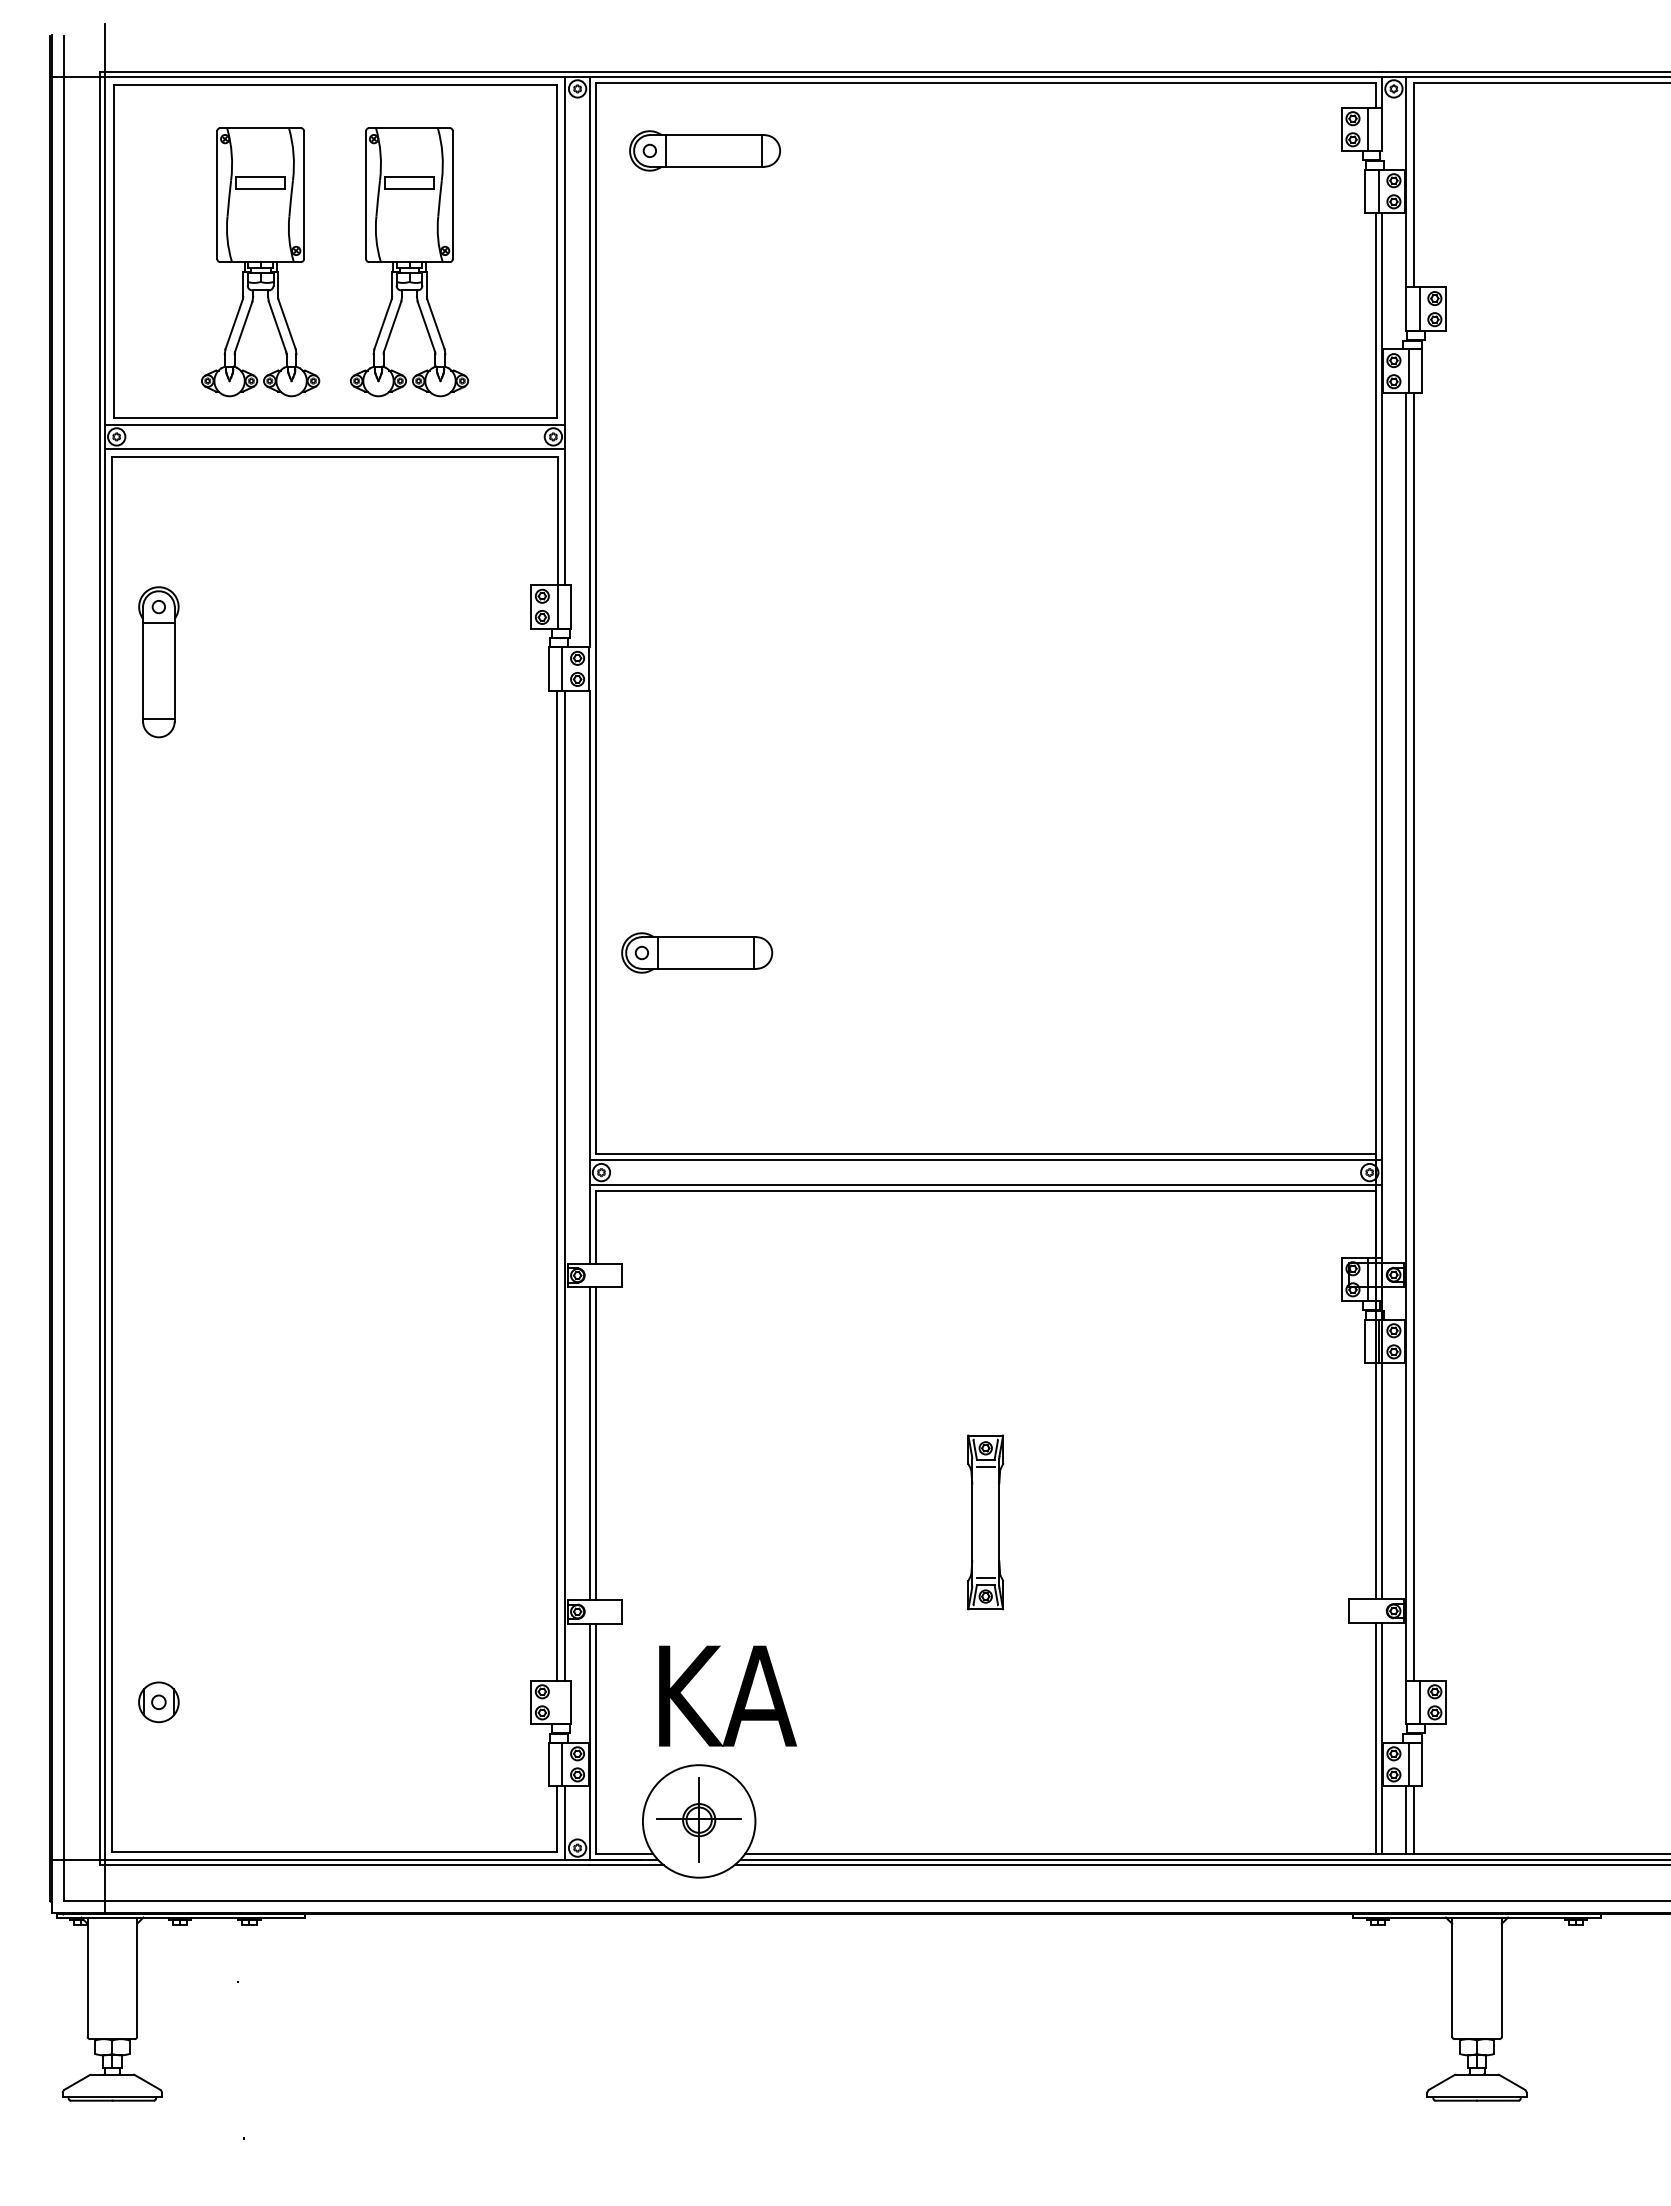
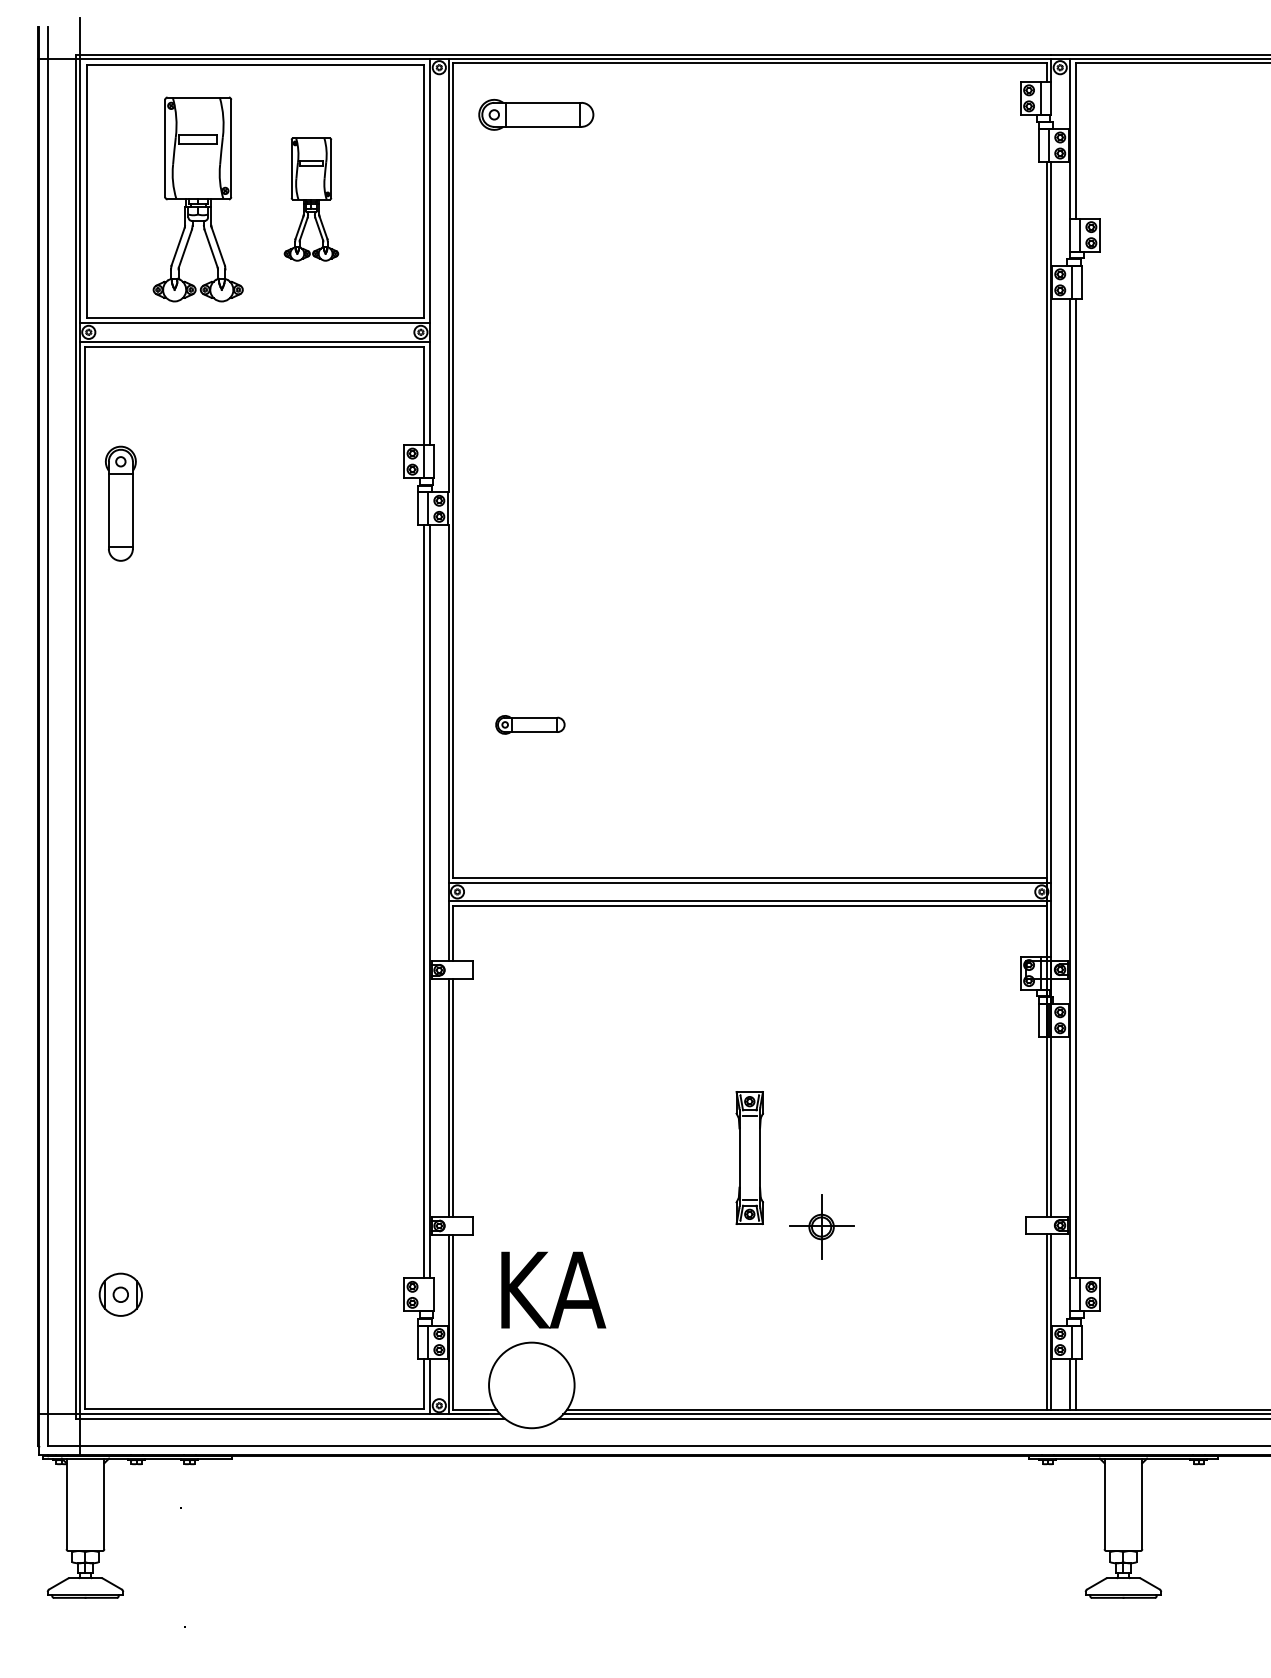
part: (409, 262) -> (311, 199), size x0.6
part: (697, 952) -> (530, 724), size x0.6
part: (158, 1702) -> (120, 1294), size x1.4
part: (698, 1819) -> (821, 1226), moved

